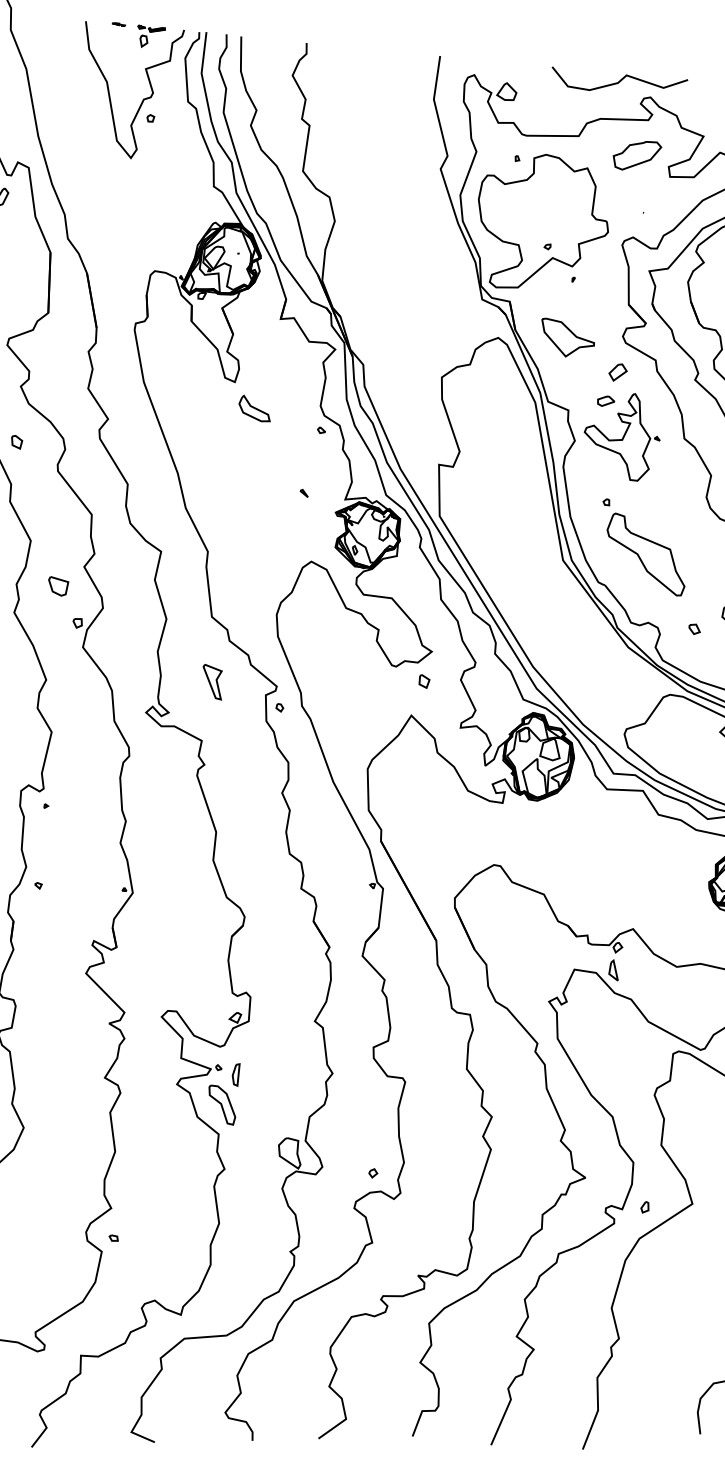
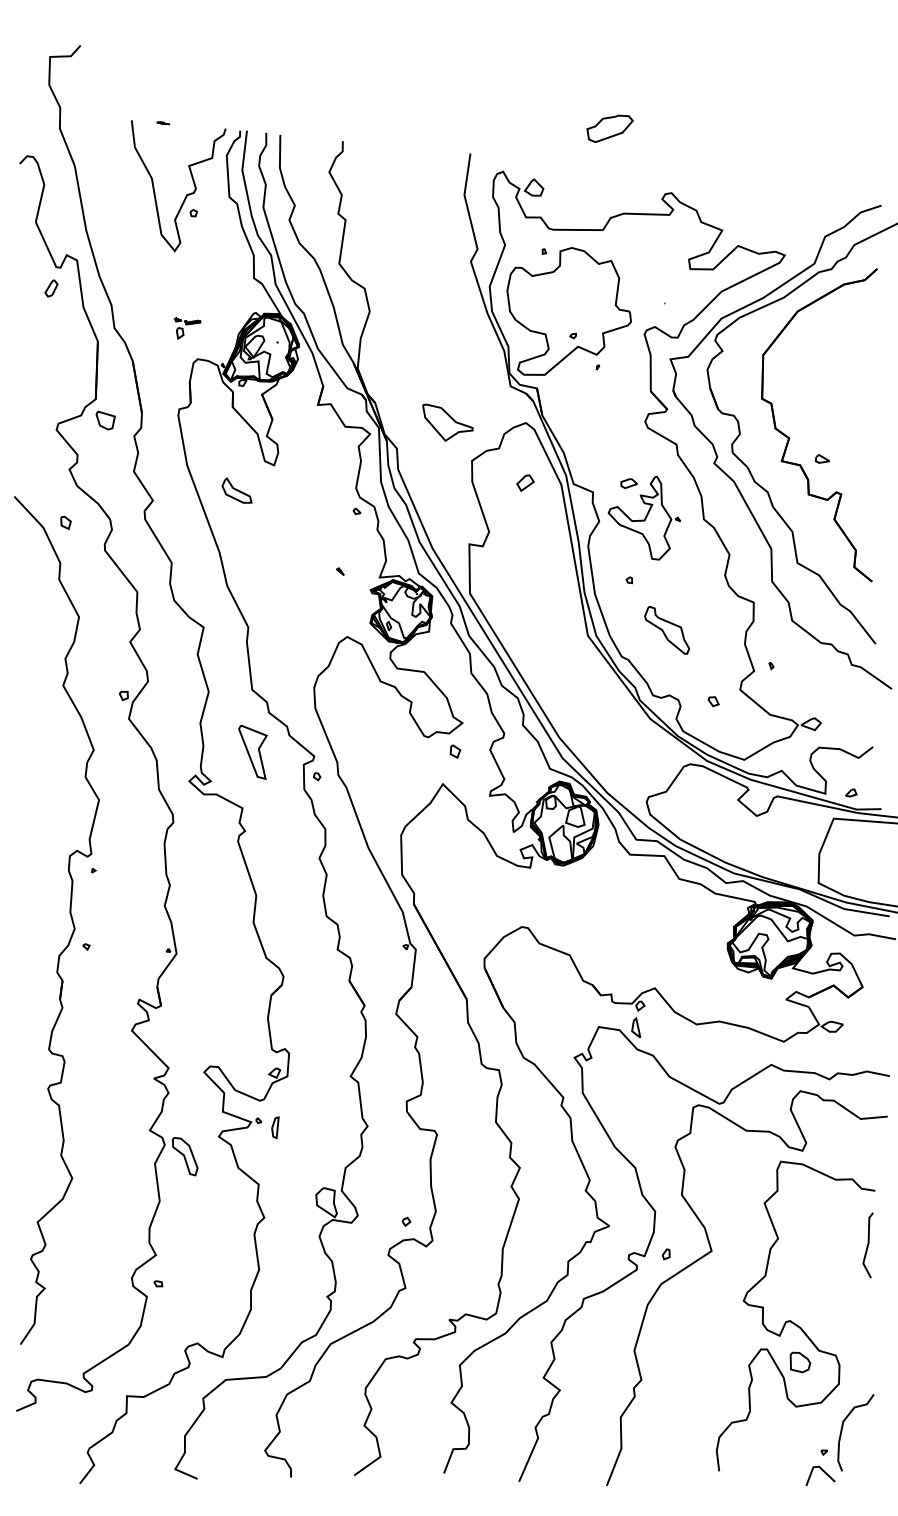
part: (151, 36) -> (187, 328), moved
curve: (621, 78) -> (643, 175), removed
part: (636, 155) -> (609, 128), moved
part: (567, 337) -> (447, 422), moved
part: (618, 371) -> (525, 482), moved
part: (254, 408) -> (236, 490), moved
part: (645, 554) -> (666, 630), size x0.6
part: (58, 586) -> (105, 420), moved
part: (212, 681) -> (252, 751), size x1.6
part: (222, 1105) -> (185, 1156), moved

